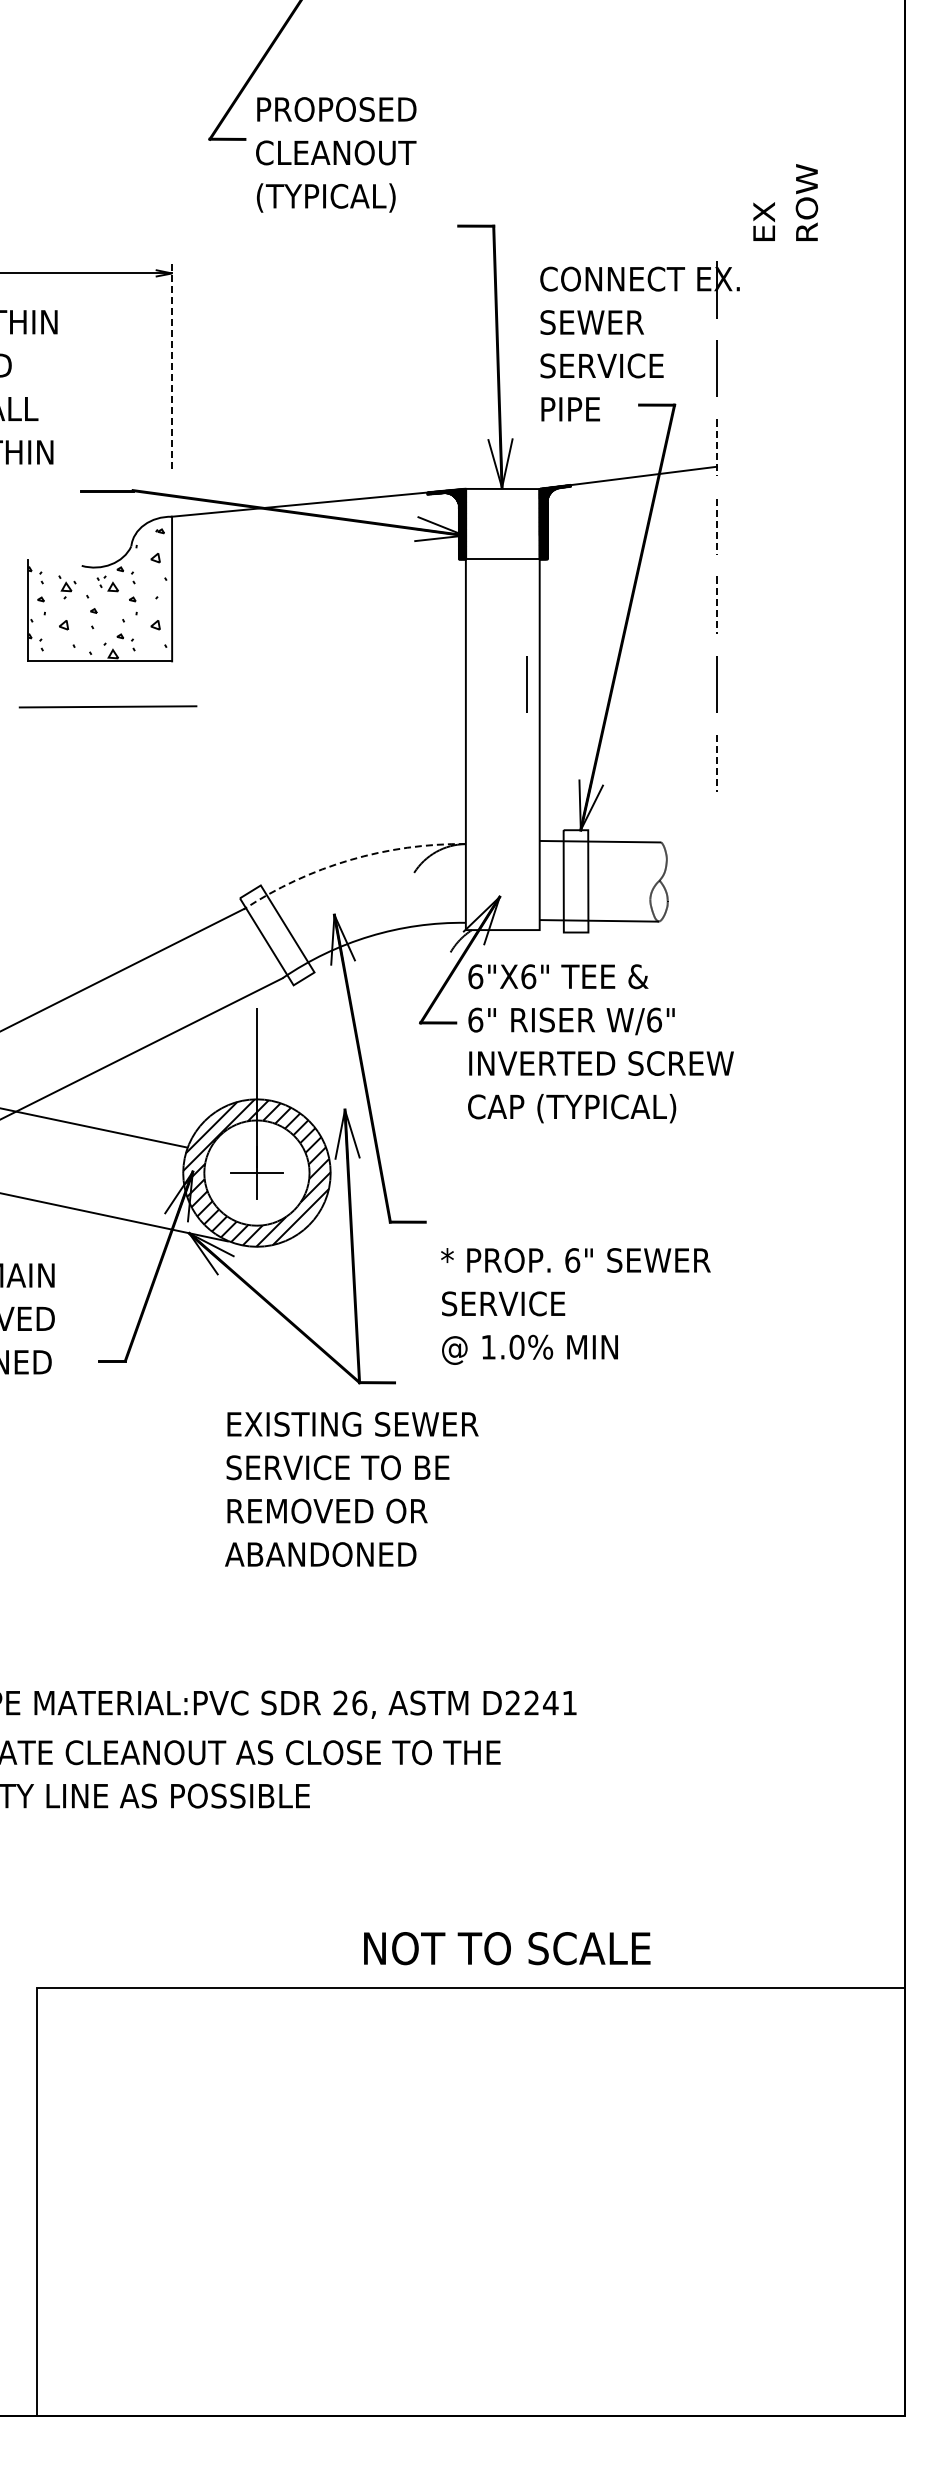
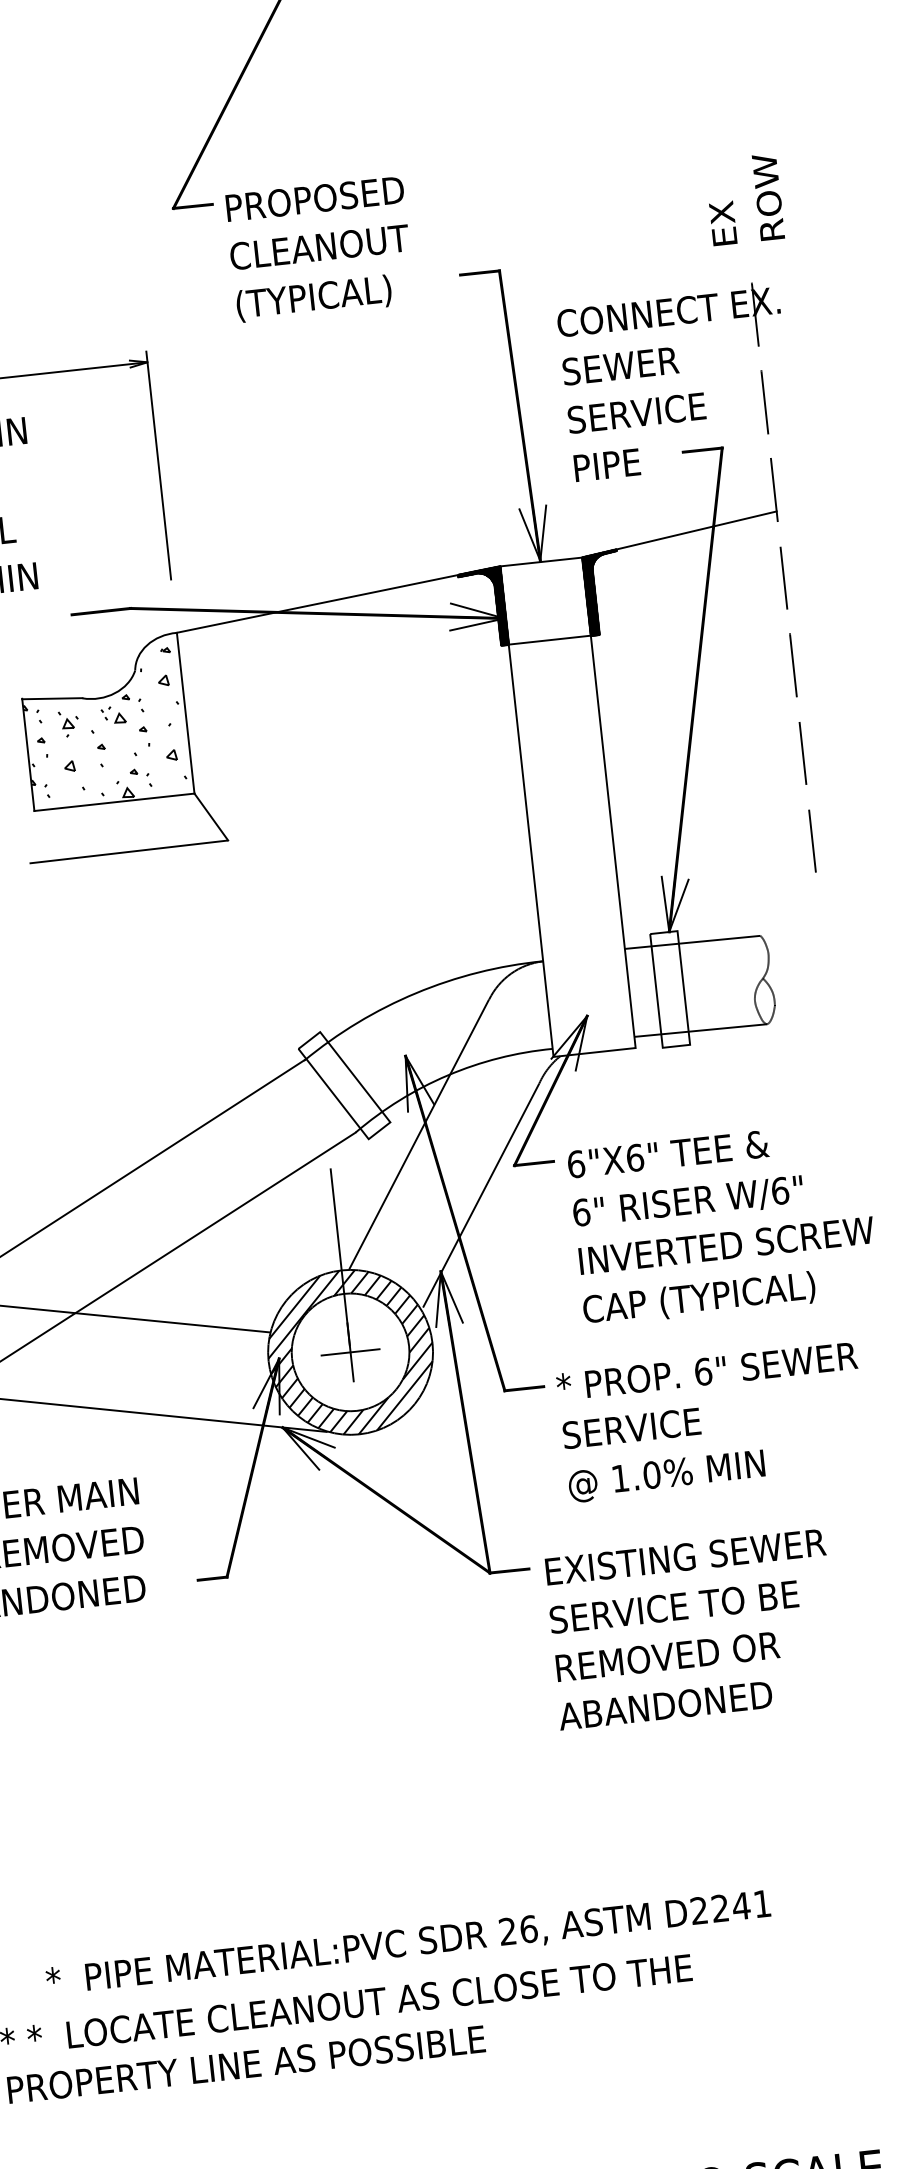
text: (336, 154) -> (320, 249), moved
text: (785, 202) -> (744, 199), moved
line: (172, 366) -> (159, 465), dashed -> solid
line: (716, 448) -> (774, 491), dashed -> solid
line: (716, 527) -> (783, 579), dashed -> solid
line: (54, 562) -> (51, 697), added
line: (716, 606) -> (793, 666), dashed -> solid
line: (184, 683) -> (210, 816), added
line: (526, 684) -> (591, 776), removed
line: (716, 763) -> (812, 841), dashed -> solid
arc: (349, 860) -> (415, 993), dashed -> solid
line: (338, 985) -> (418, 1133), added
text: (600, 1043) -> (723, 1223), moved
line: (387, 1046) -> (480, 1195), added
text: (575, 1306) -> (712, 1422), moved
text: (351, 1489) -> (691, 1629), moved

